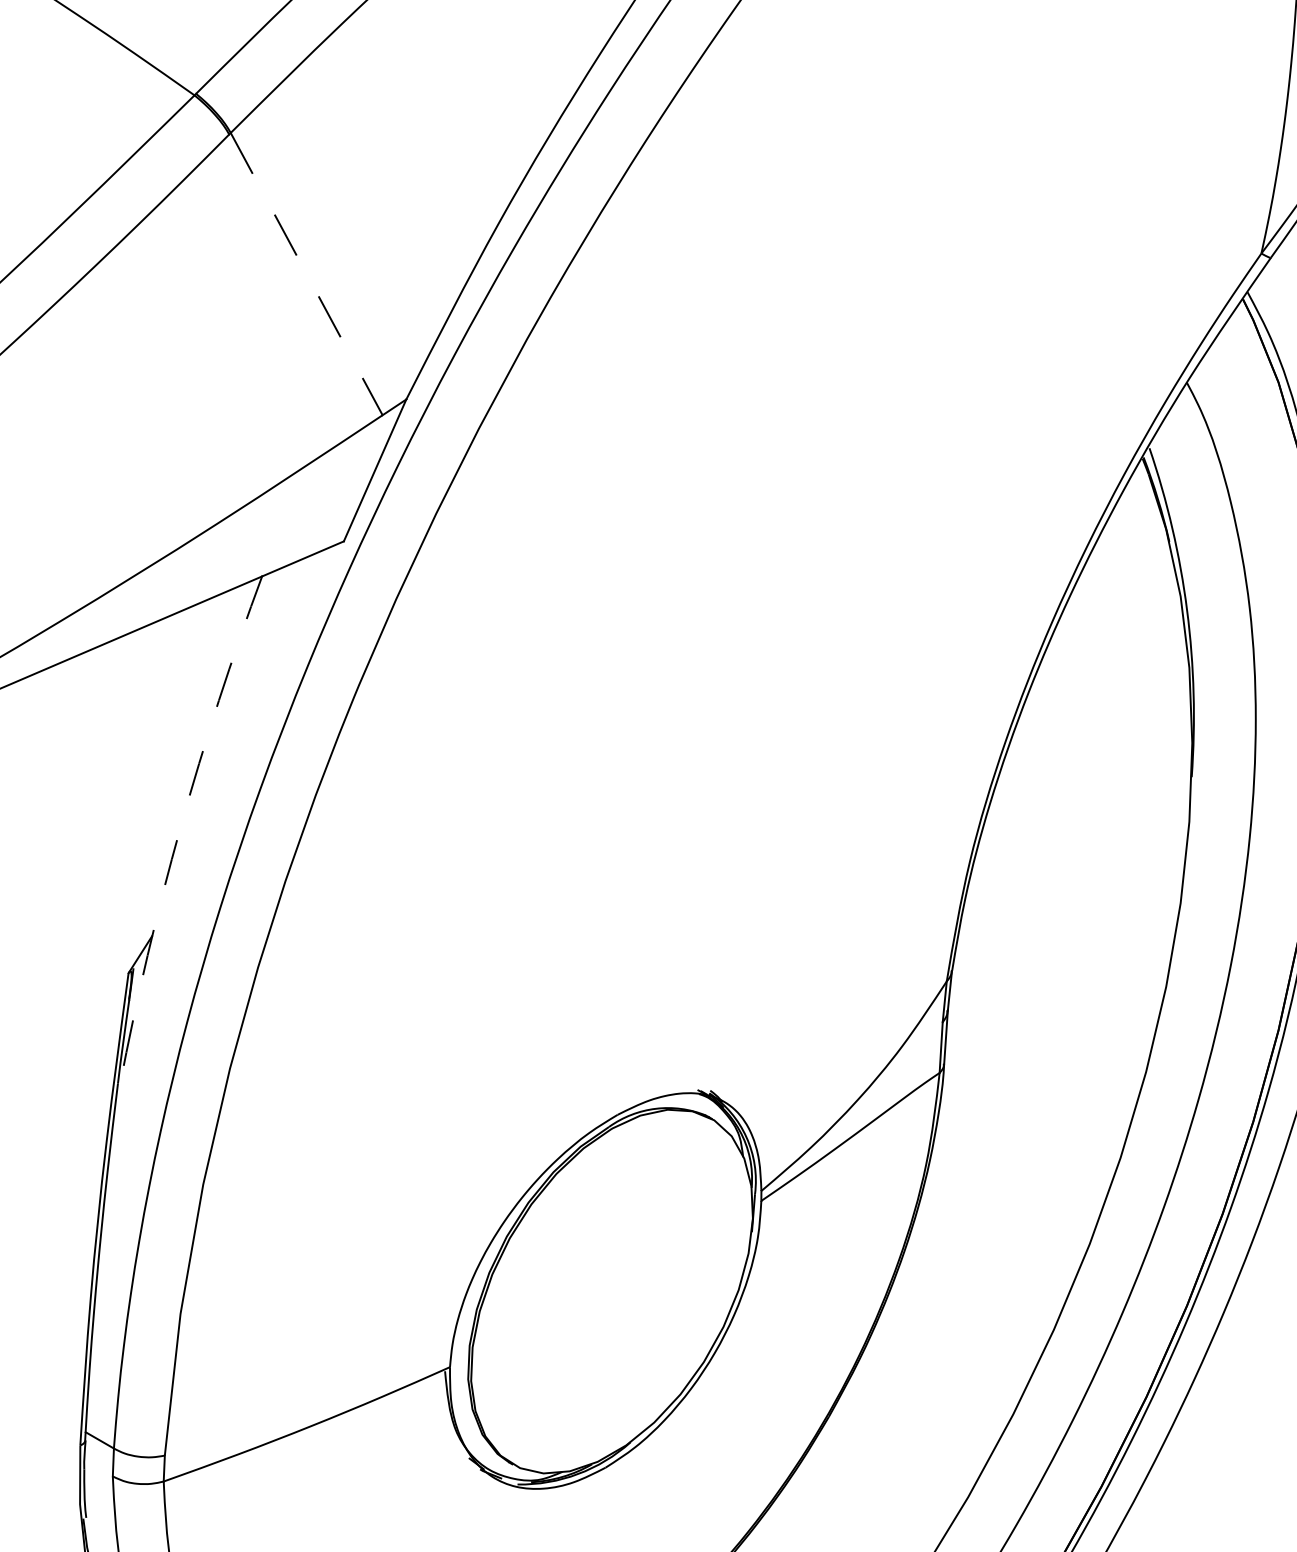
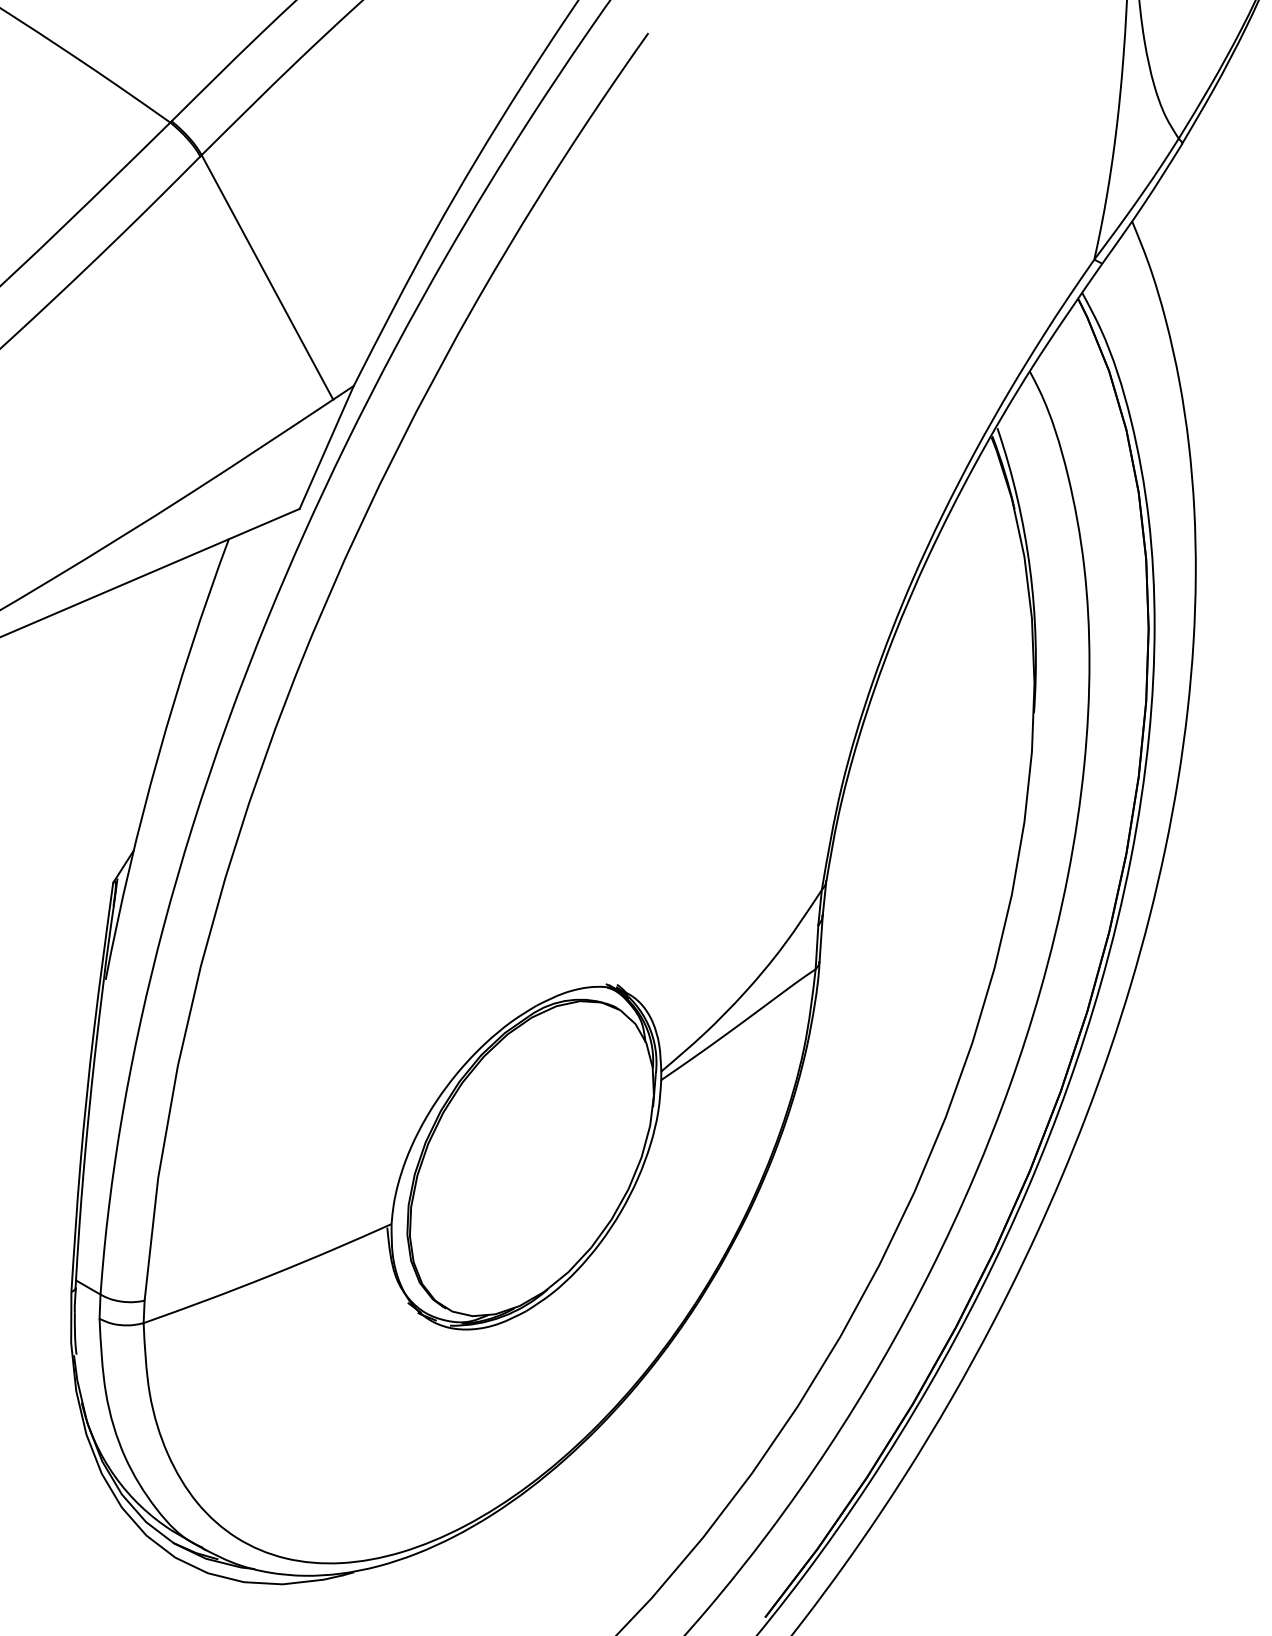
line: (306, 274) -> (267, 277), dashed -> solid
arc: (180, 827) -> (158, 756), dashed -> solid

